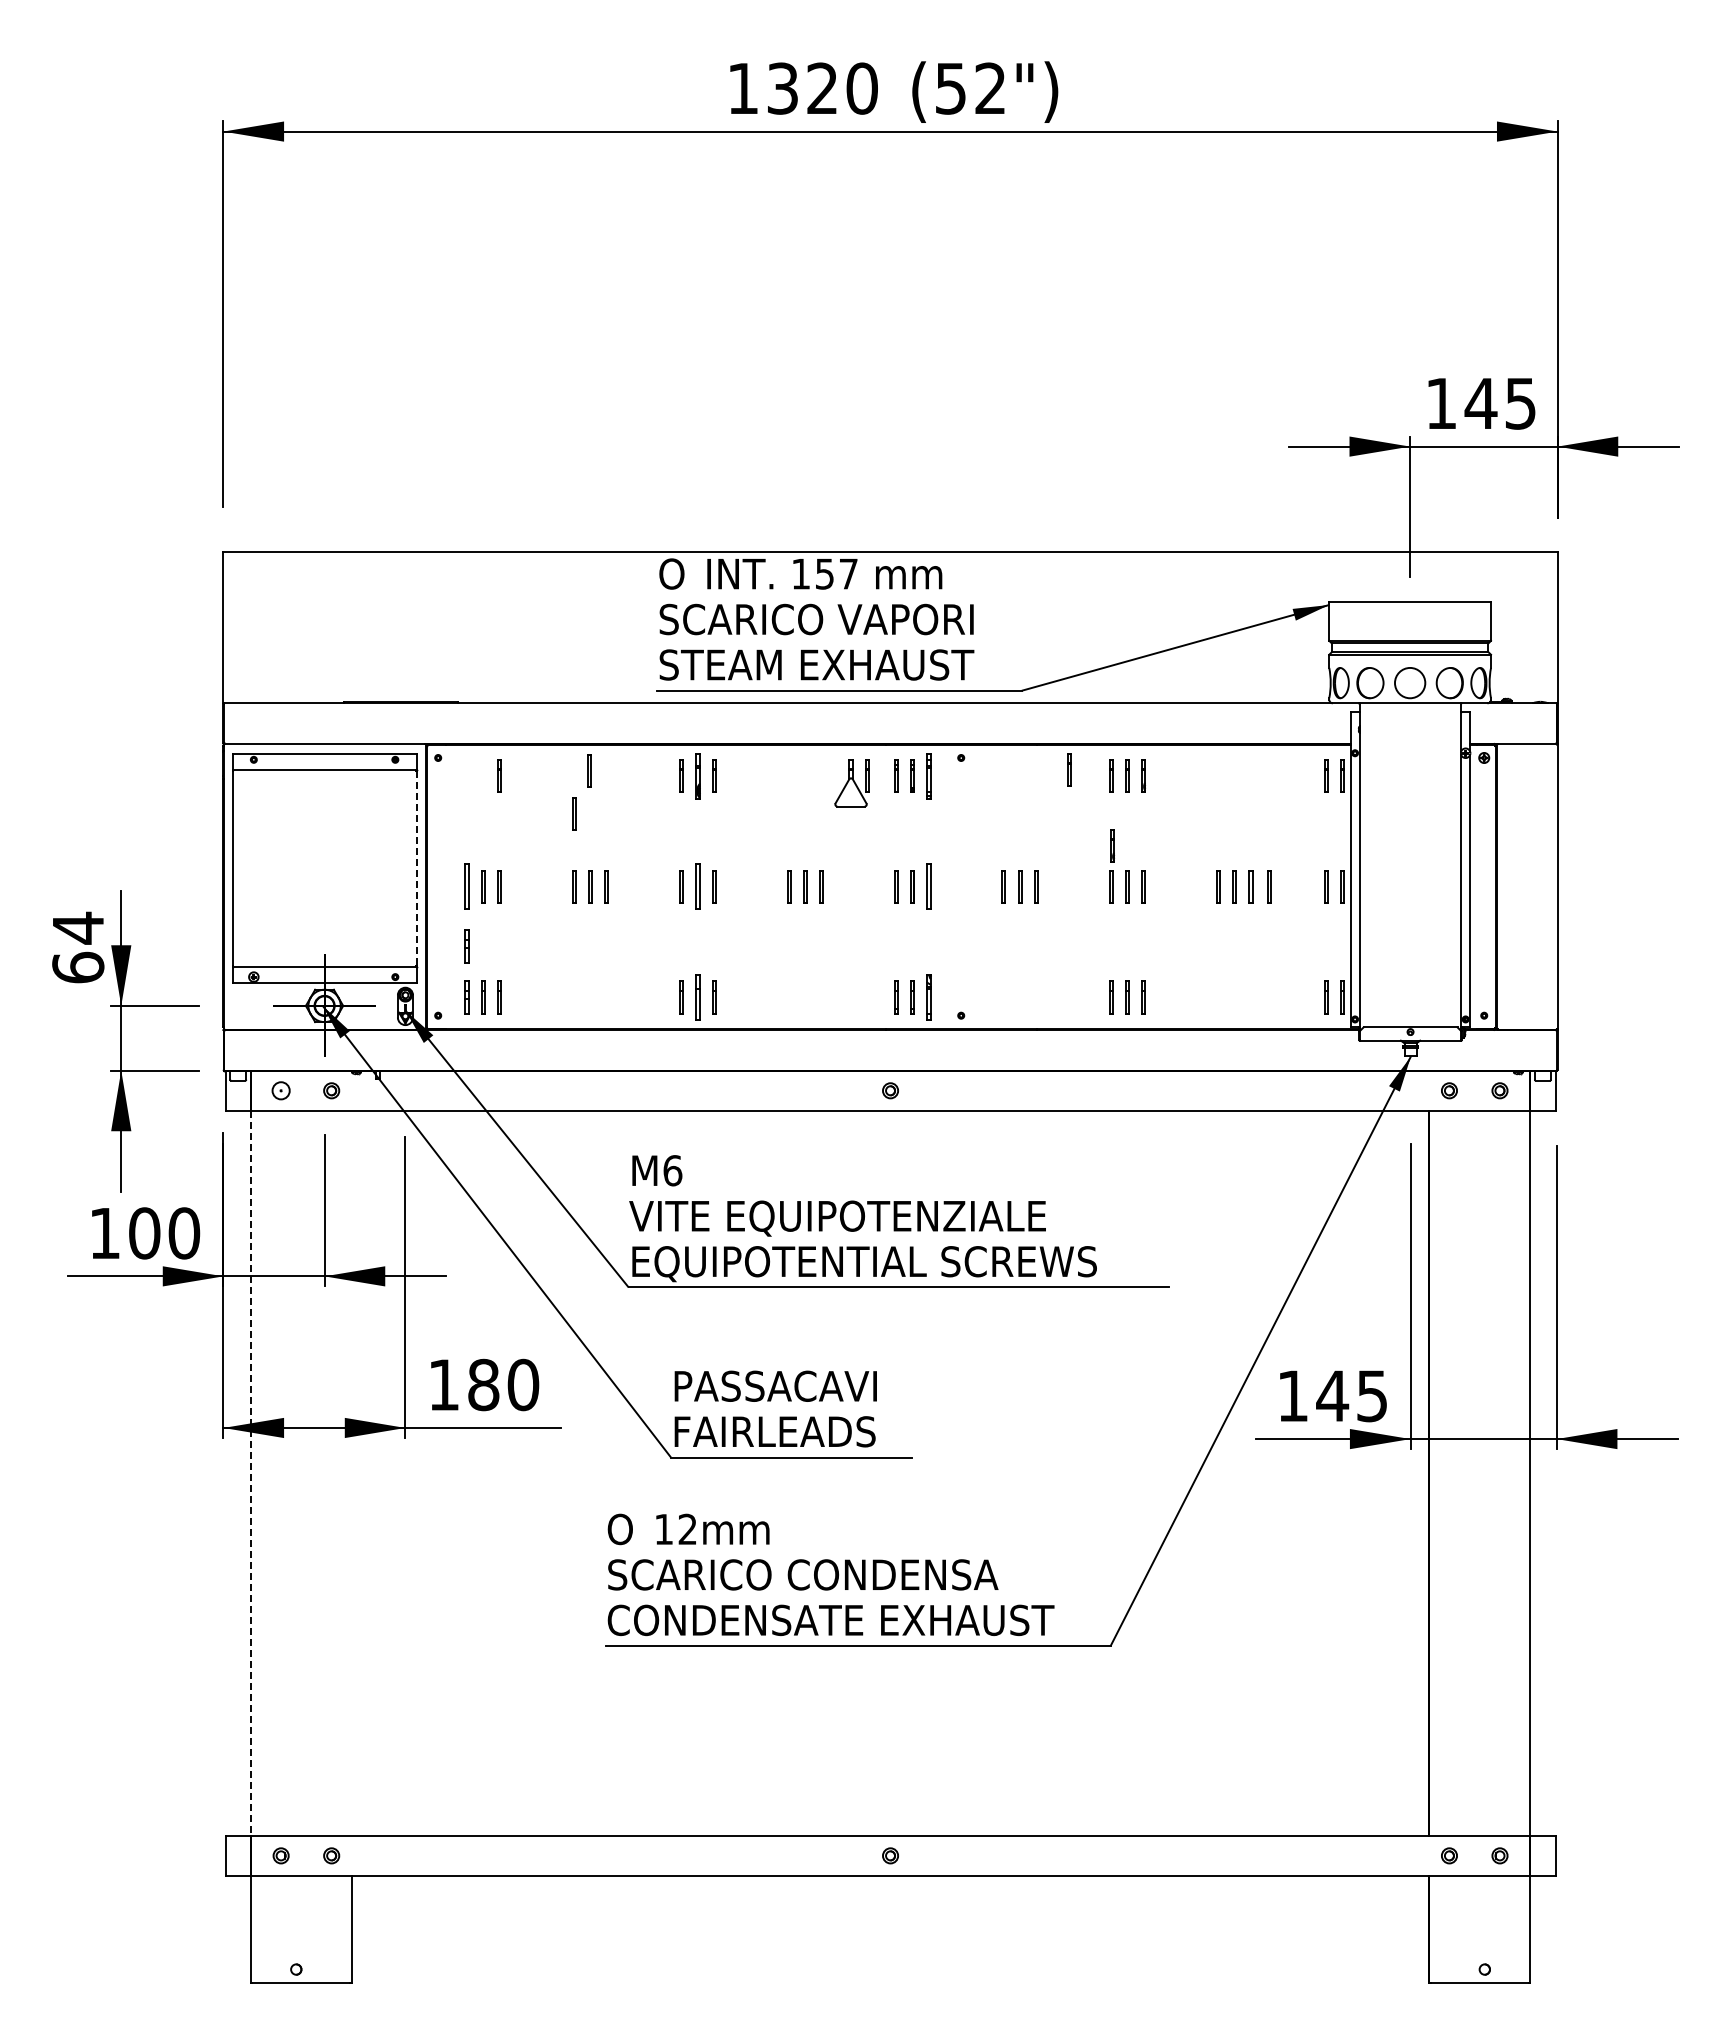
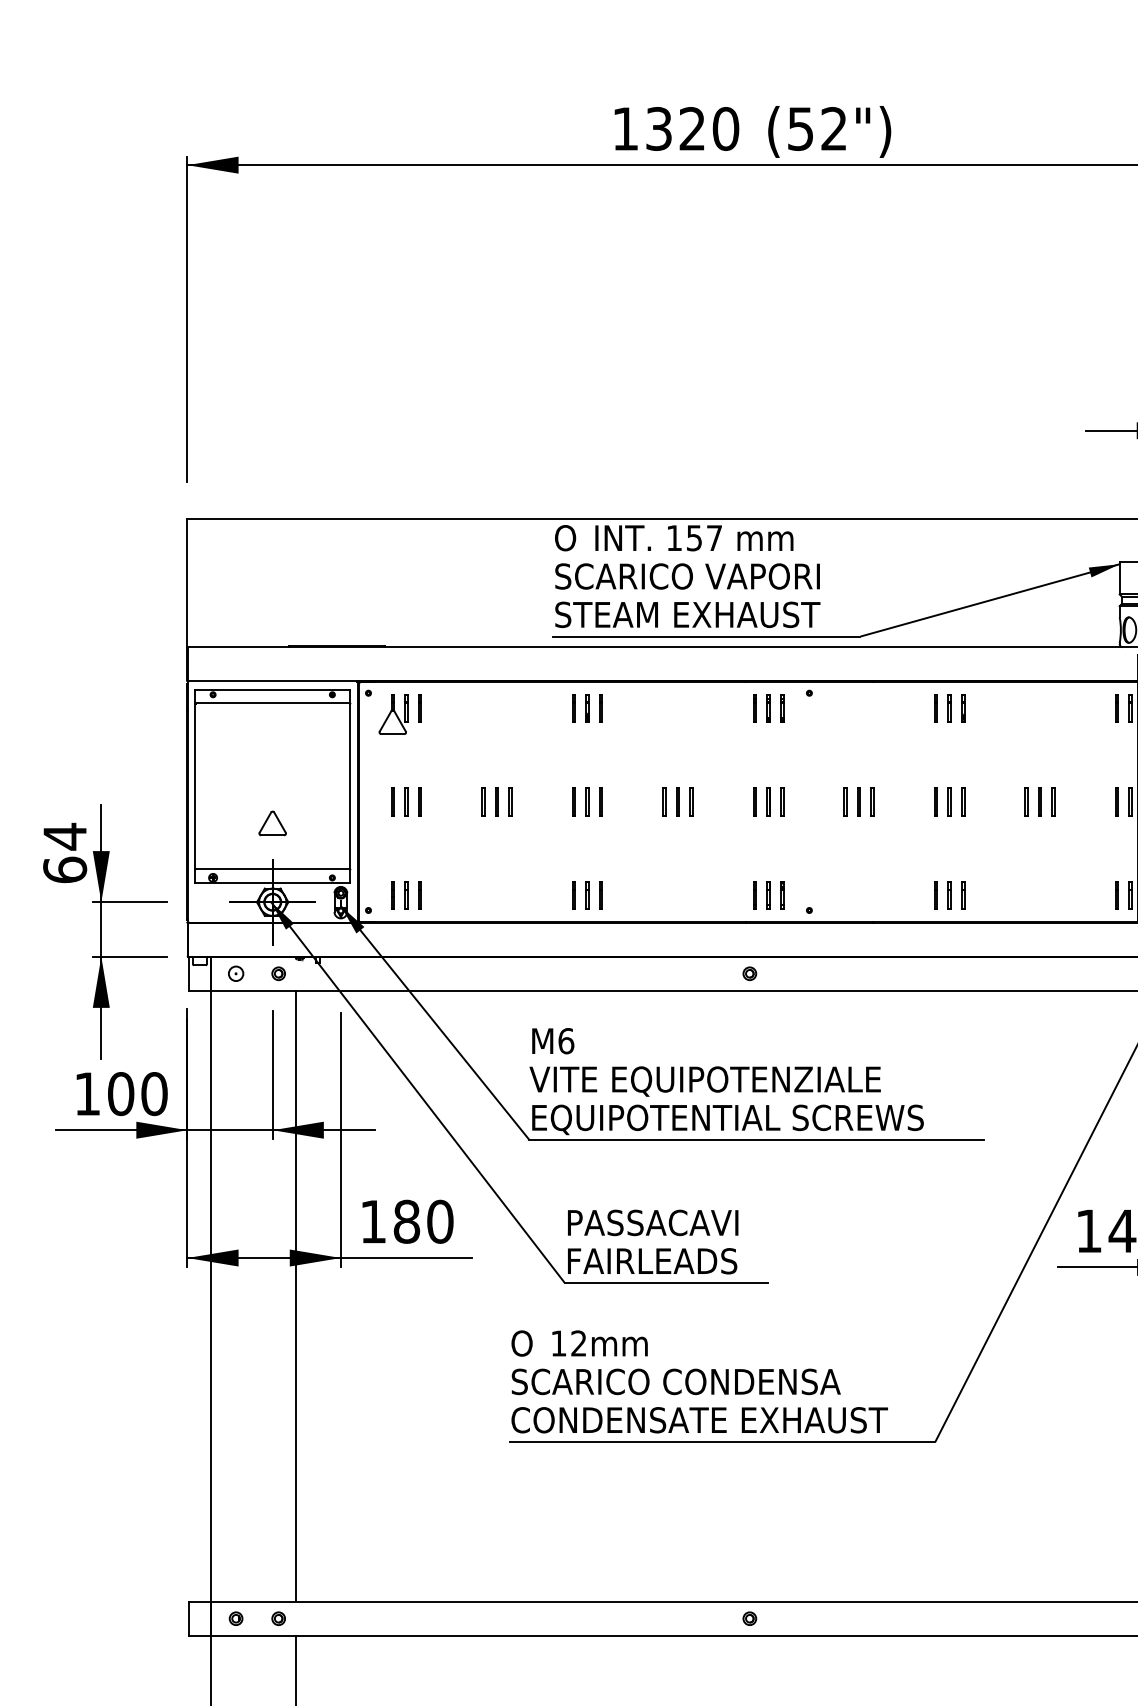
line: (1068, 769) -> (899, 702), removed
line: (588, 770) -> (495, 703), removed
part: (697, 775) -> (587, 707), size x0.71
part: (928, 775) -> (781, 707), size x0.71
part: (851, 783) -> (393, 714), moved
line: (573, 813) -> (482, 740), removed
line: (1111, 845) -> (936, 767), removed
line: (416, 868) -> (350, 786), dashed -> solid
part: (466, 886) -> (392, 801), size x0.71
part: (697, 886) -> (587, 801), size x0.71
part: (928, 886) -> (781, 801), size x0.71
line: (1268, 886) -> (1068, 801), removed
part: (324, 912) -> (272, 823), added
part: (466, 946) -> (392, 852), removed
part: (697, 997) -> (587, 895), size x0.71
part: (928, 997) -> (781, 895), size x0.71
line: (250, 1473) -> (210, 1296), dashed -> solid
line: (351, 1473) -> (295, 1296), added

